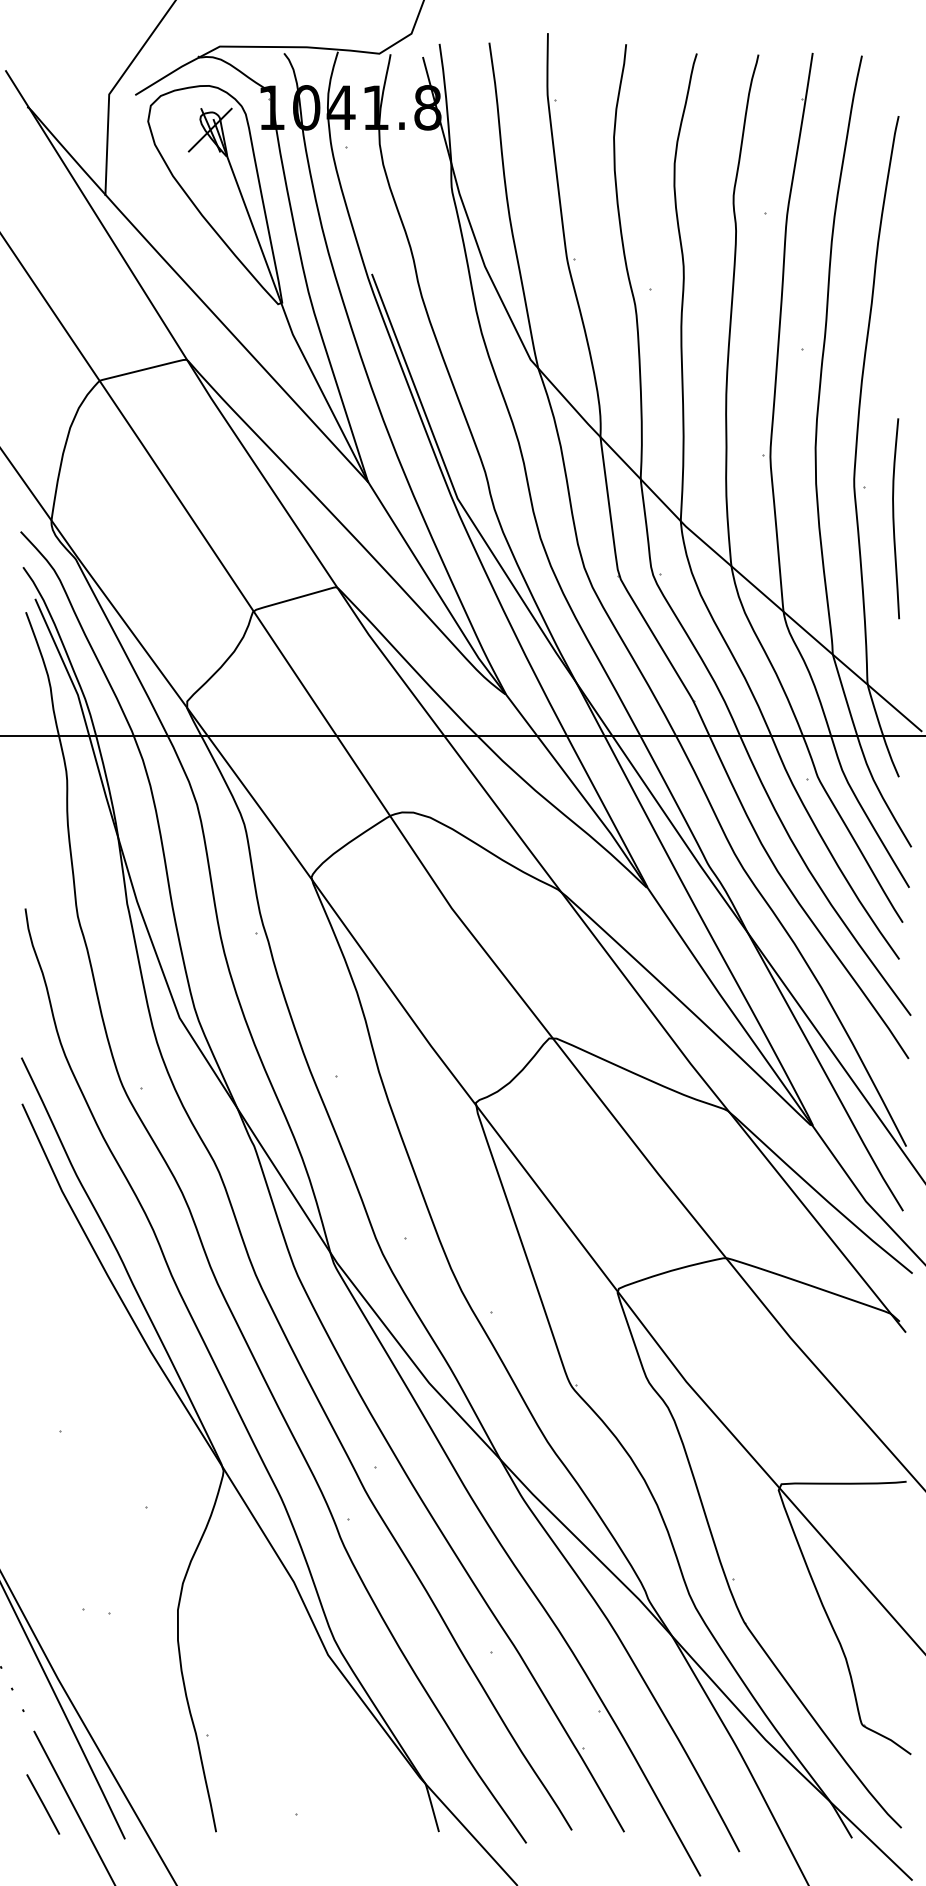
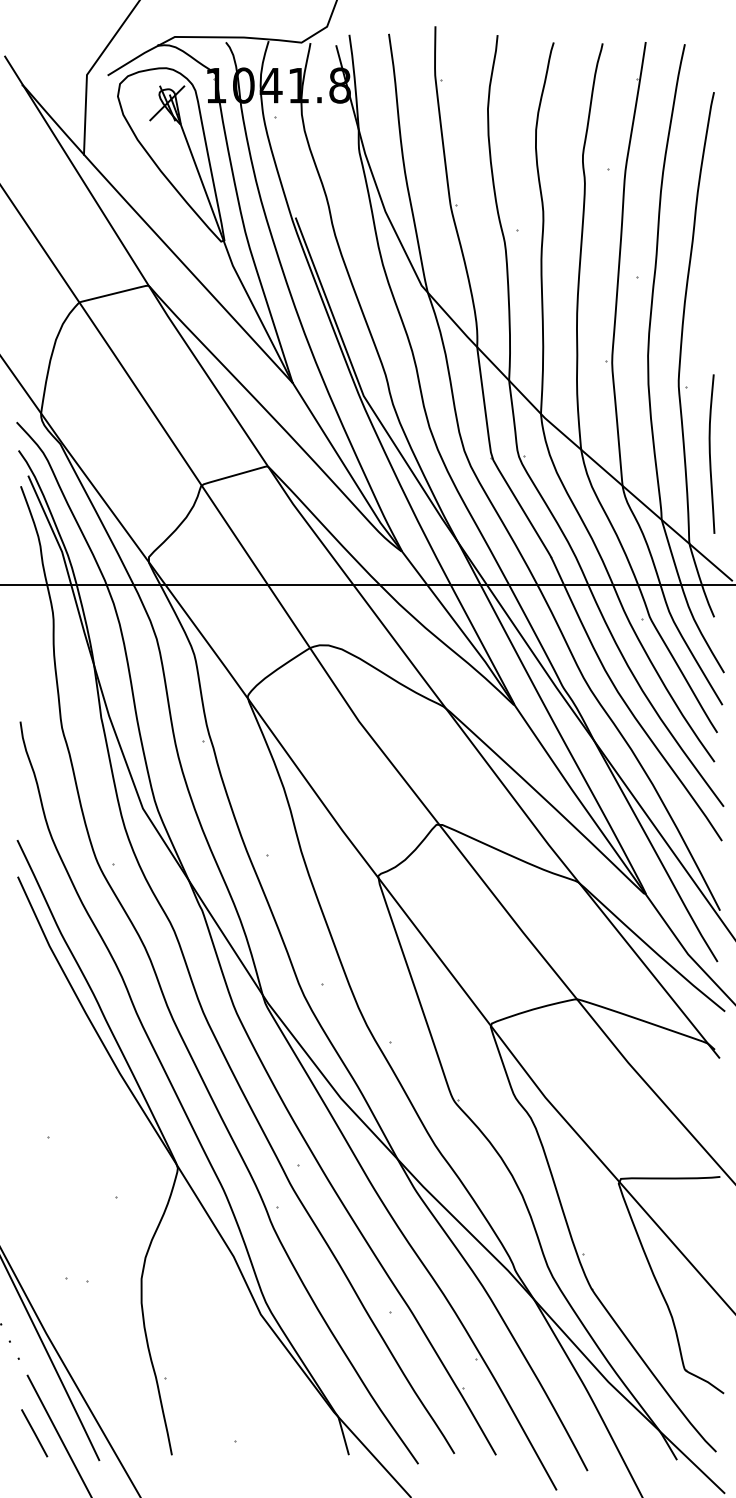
curve: (894, 518) -> (710, 453), moved

